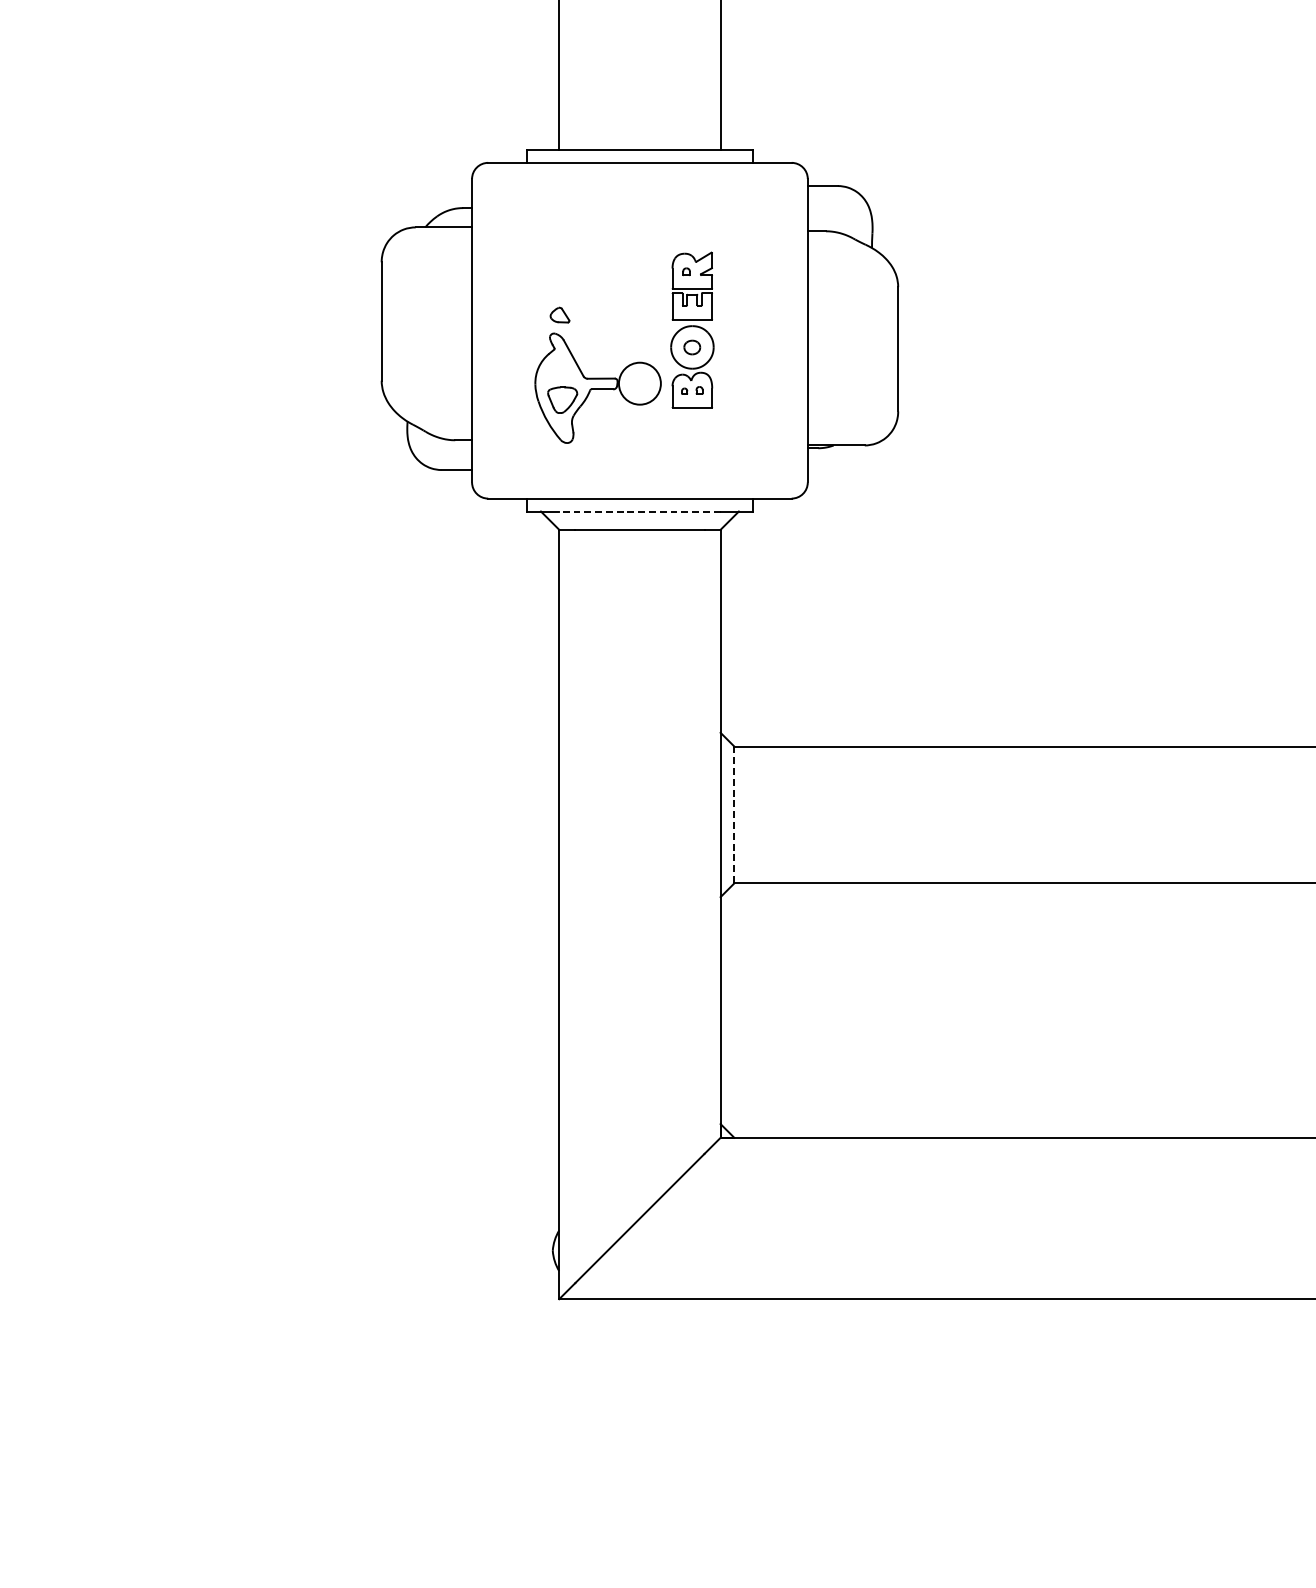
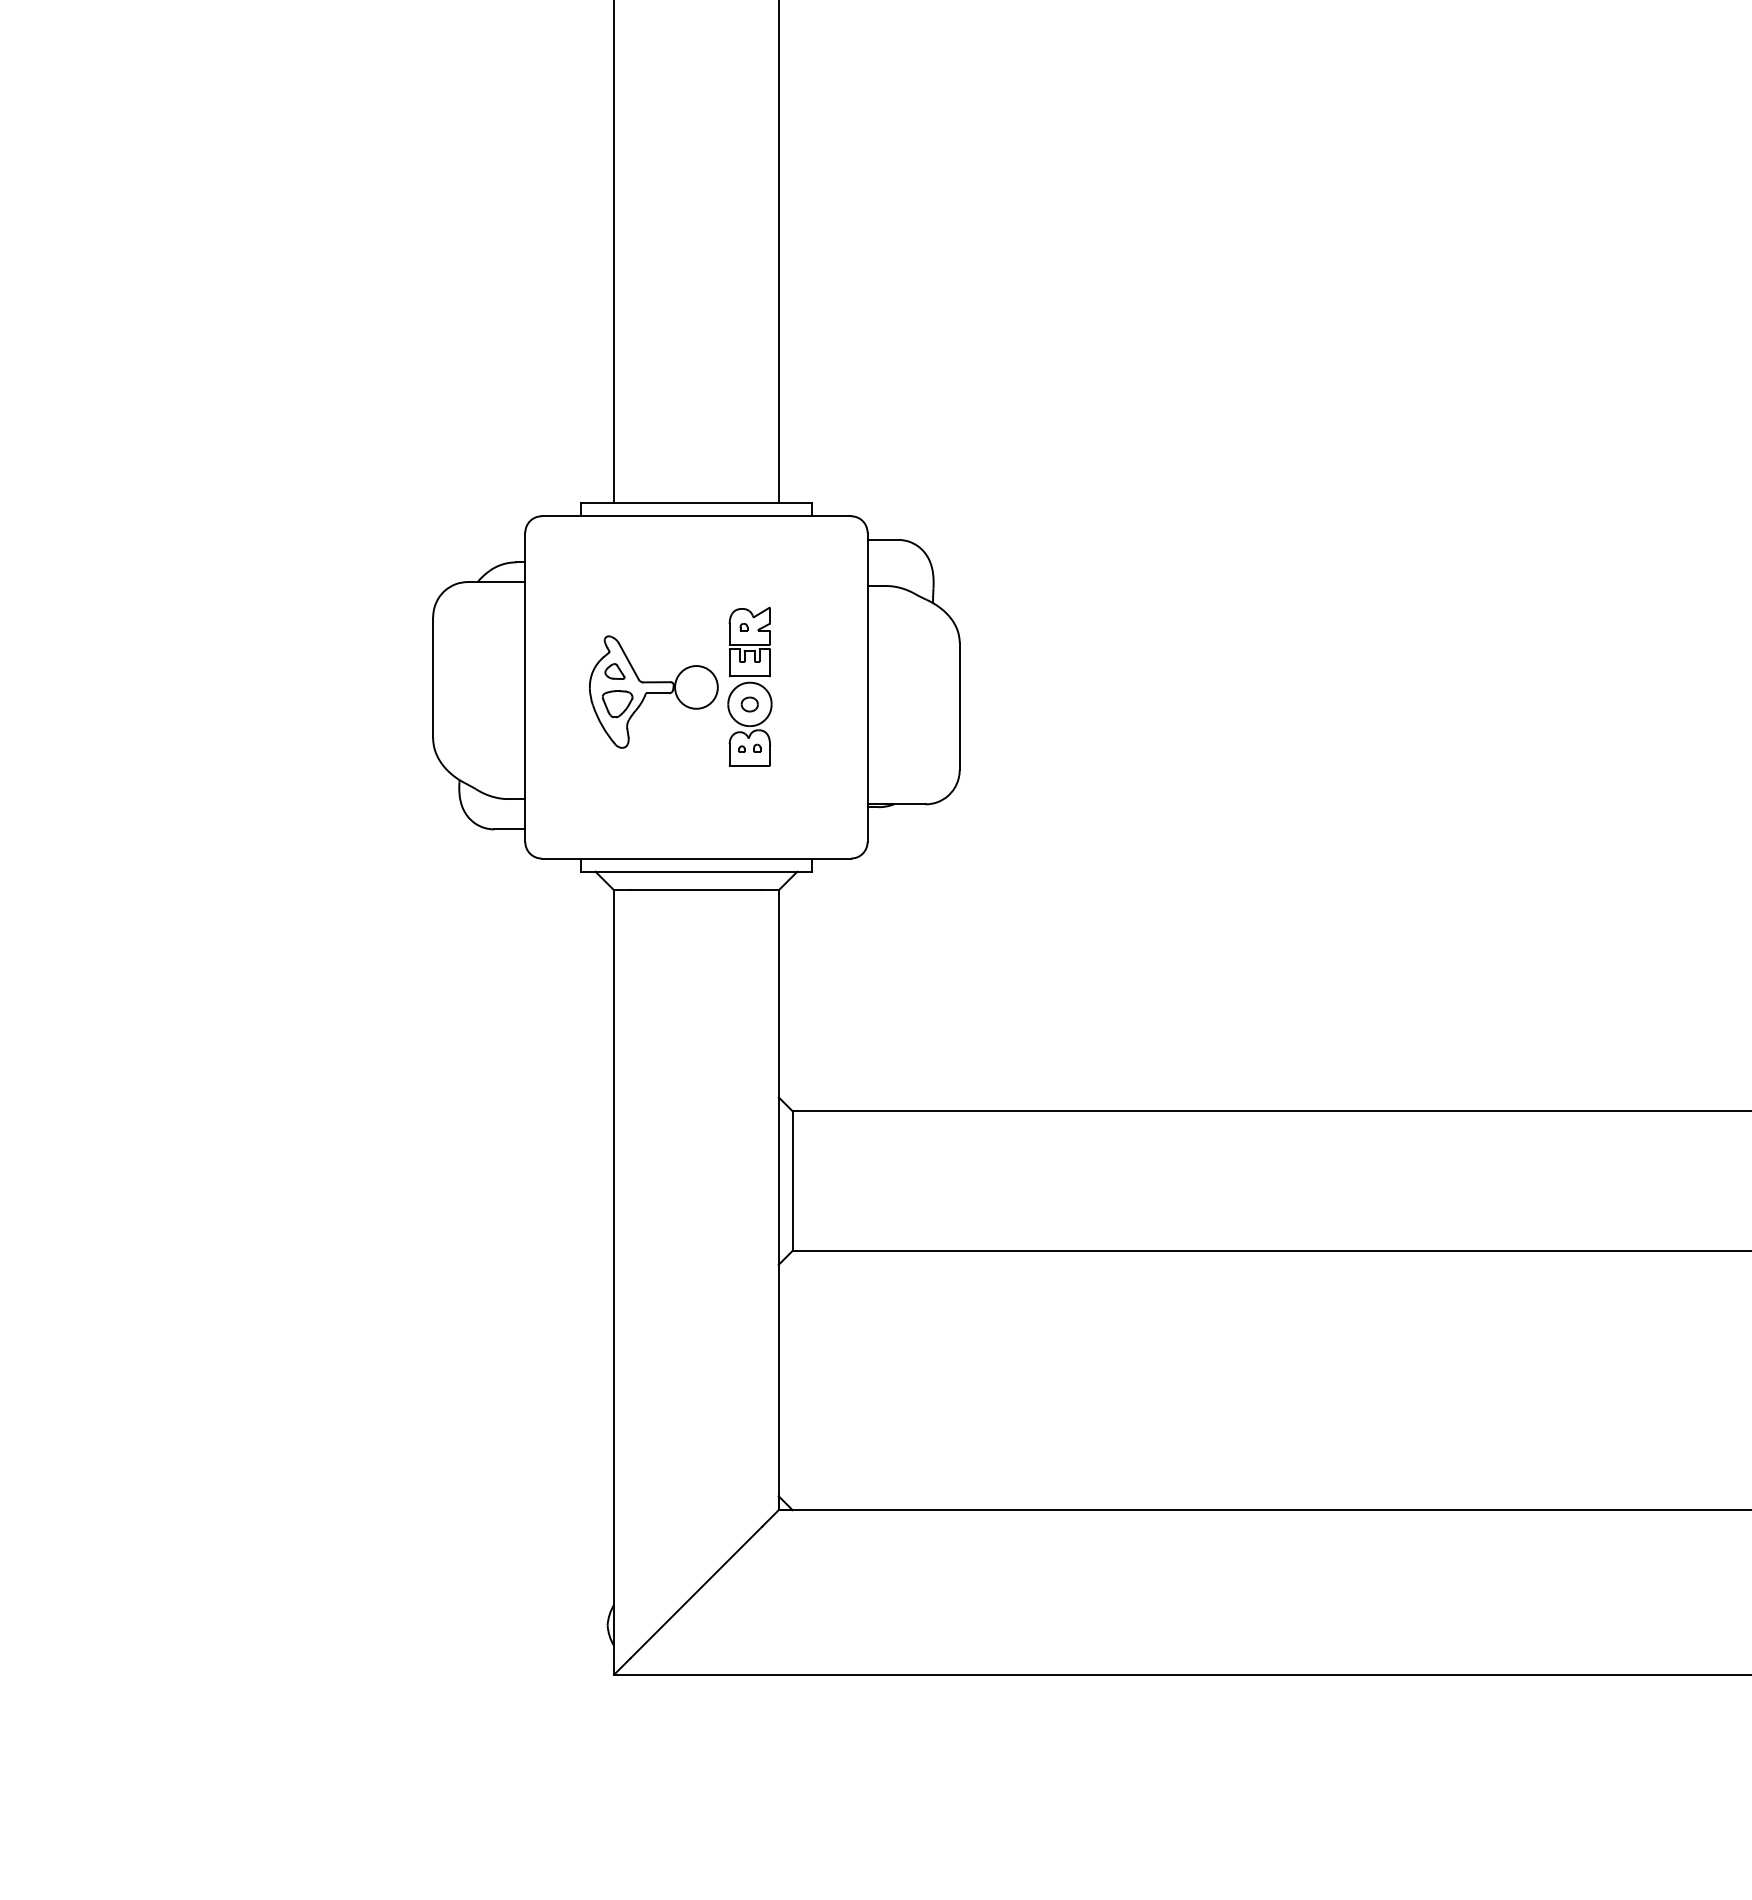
part: (597, 387) -> (653, 691), moved
line: (638, 511) -> (695, 871), dashed -> solid
line: (734, 815) -> (792, 1181), dashed -> solid

